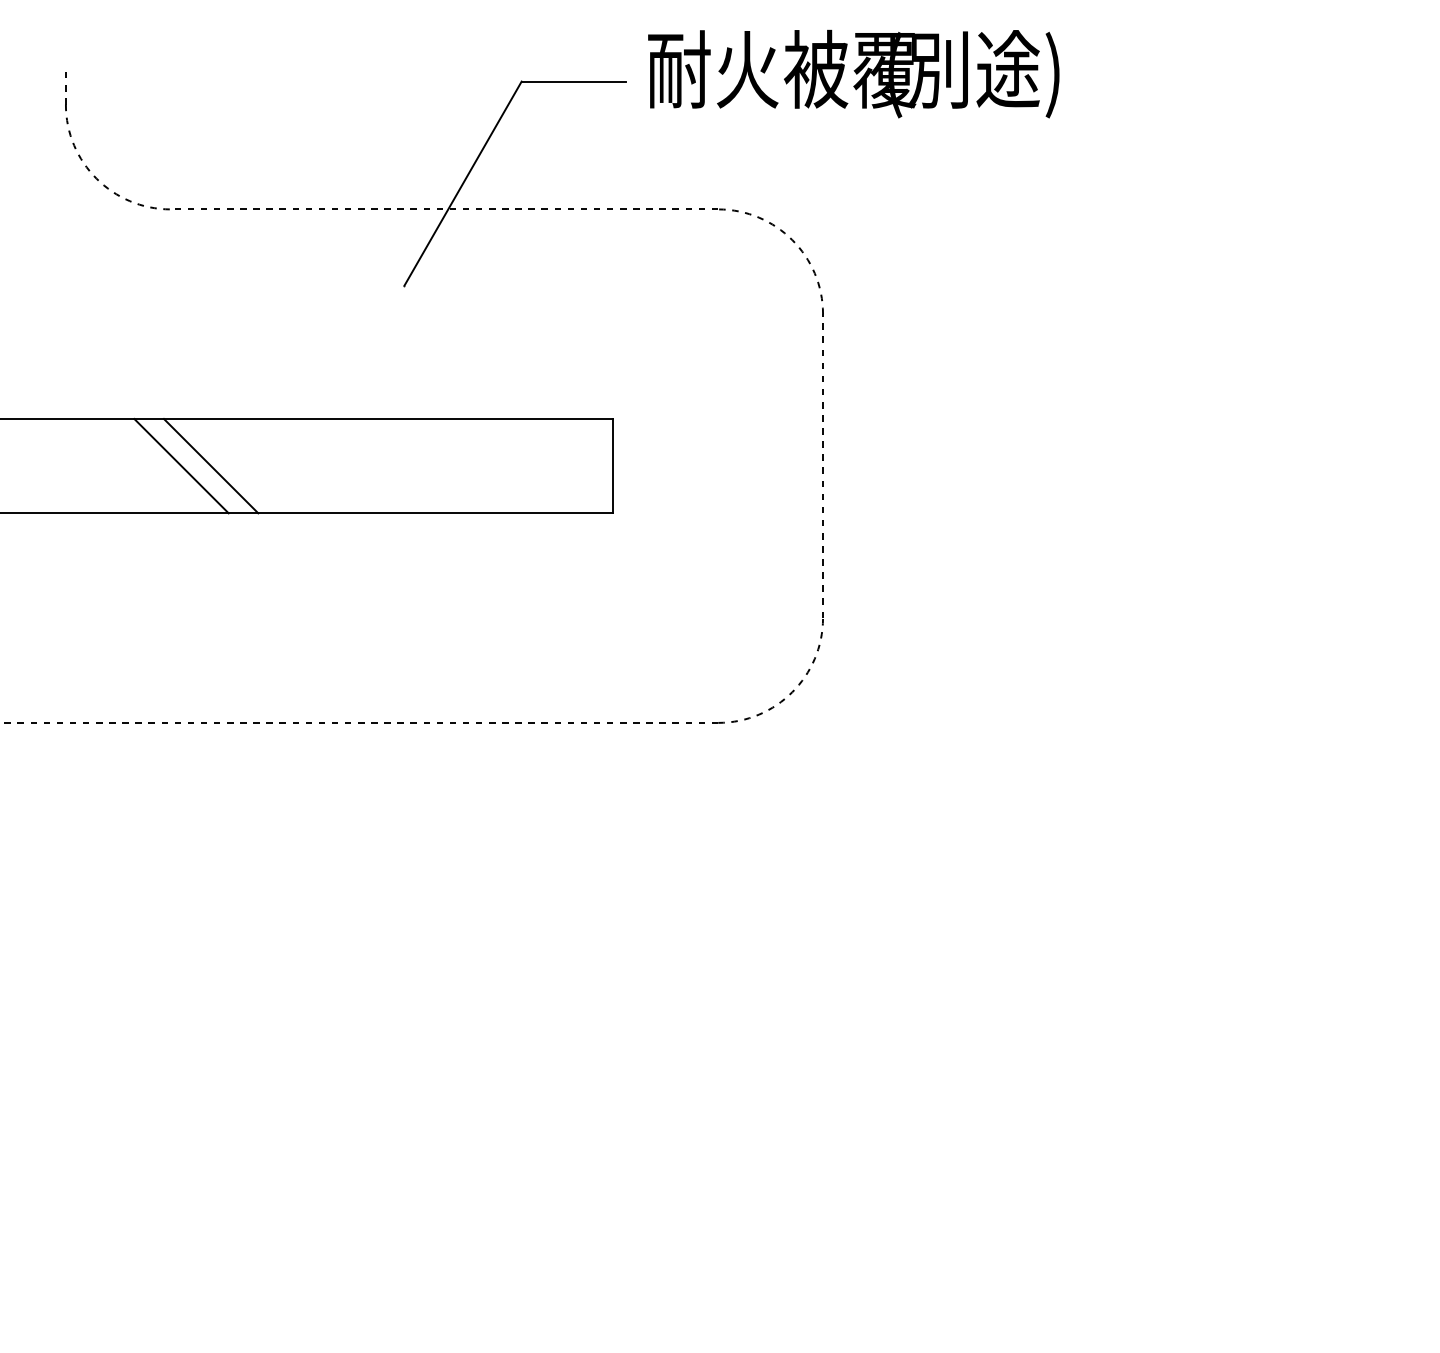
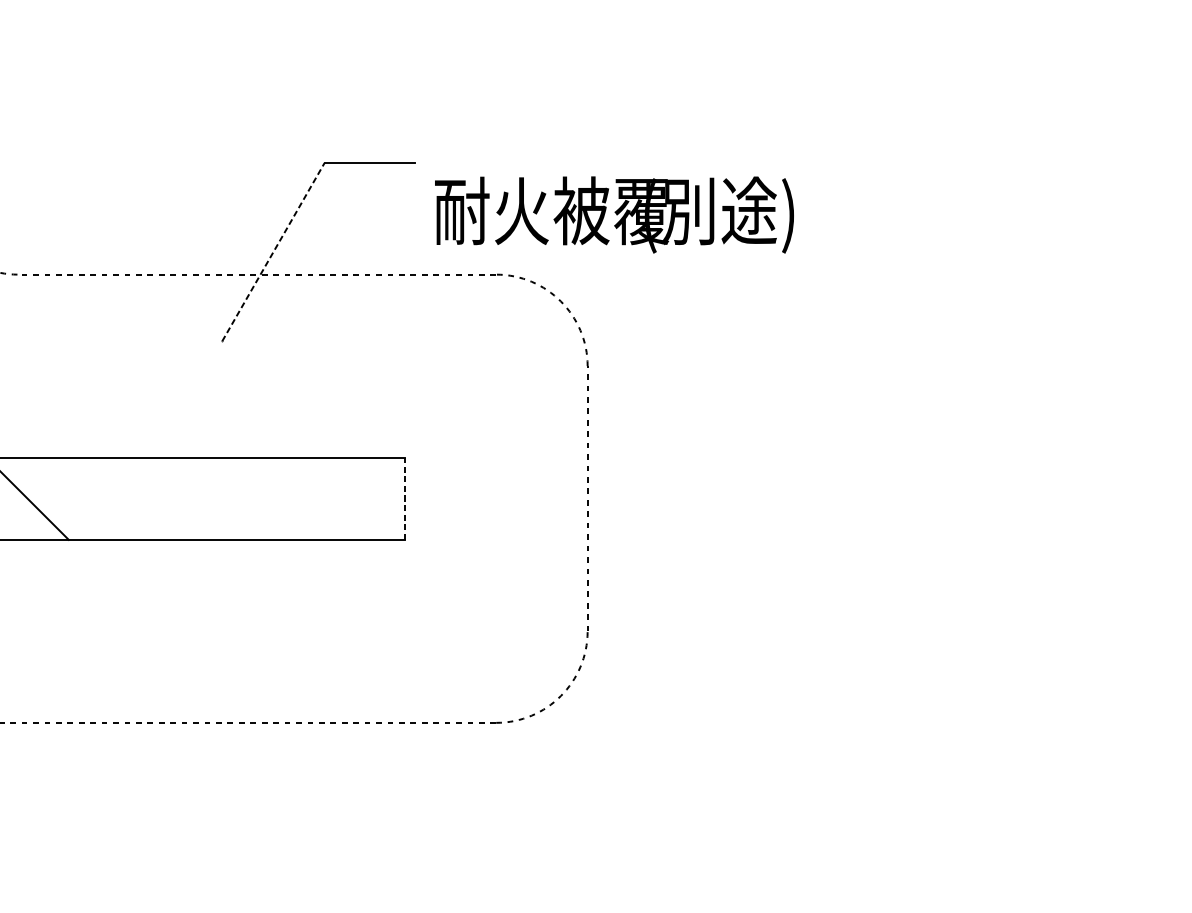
text: (853, 73) -> (614, 214), moved
line: (463, 183) -> (273, 252), solid -> dashed
line: (613, 465) -> (404, 498), solid -> dashed
line: (210, 466) -> (52, 499), removed

